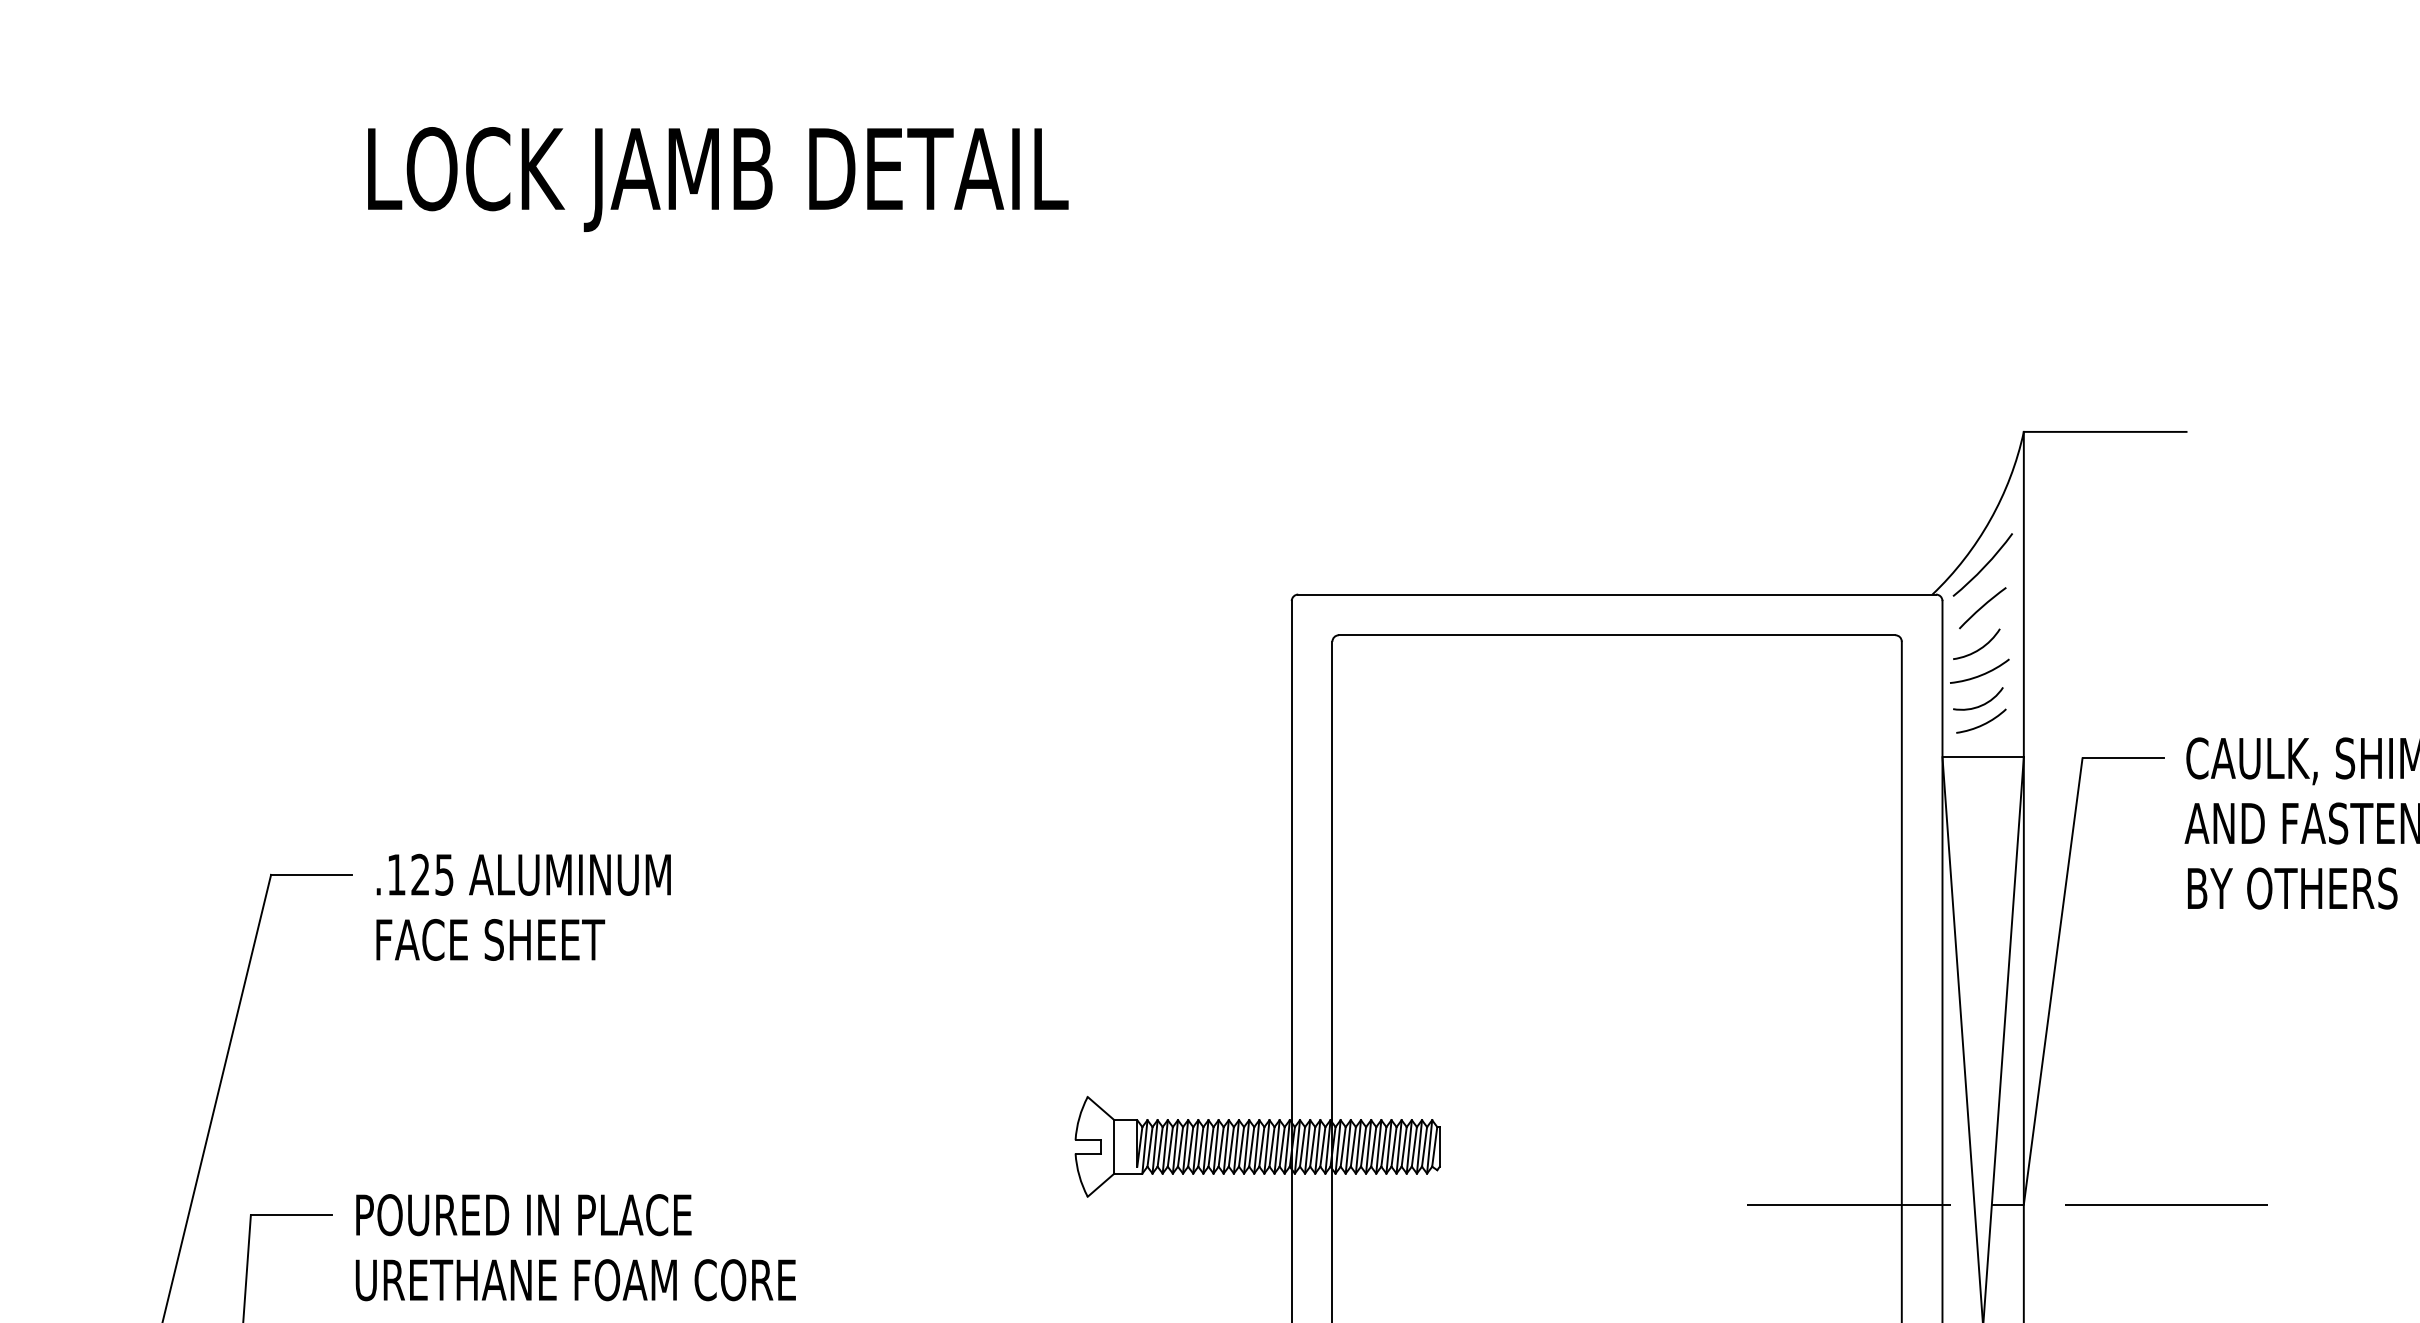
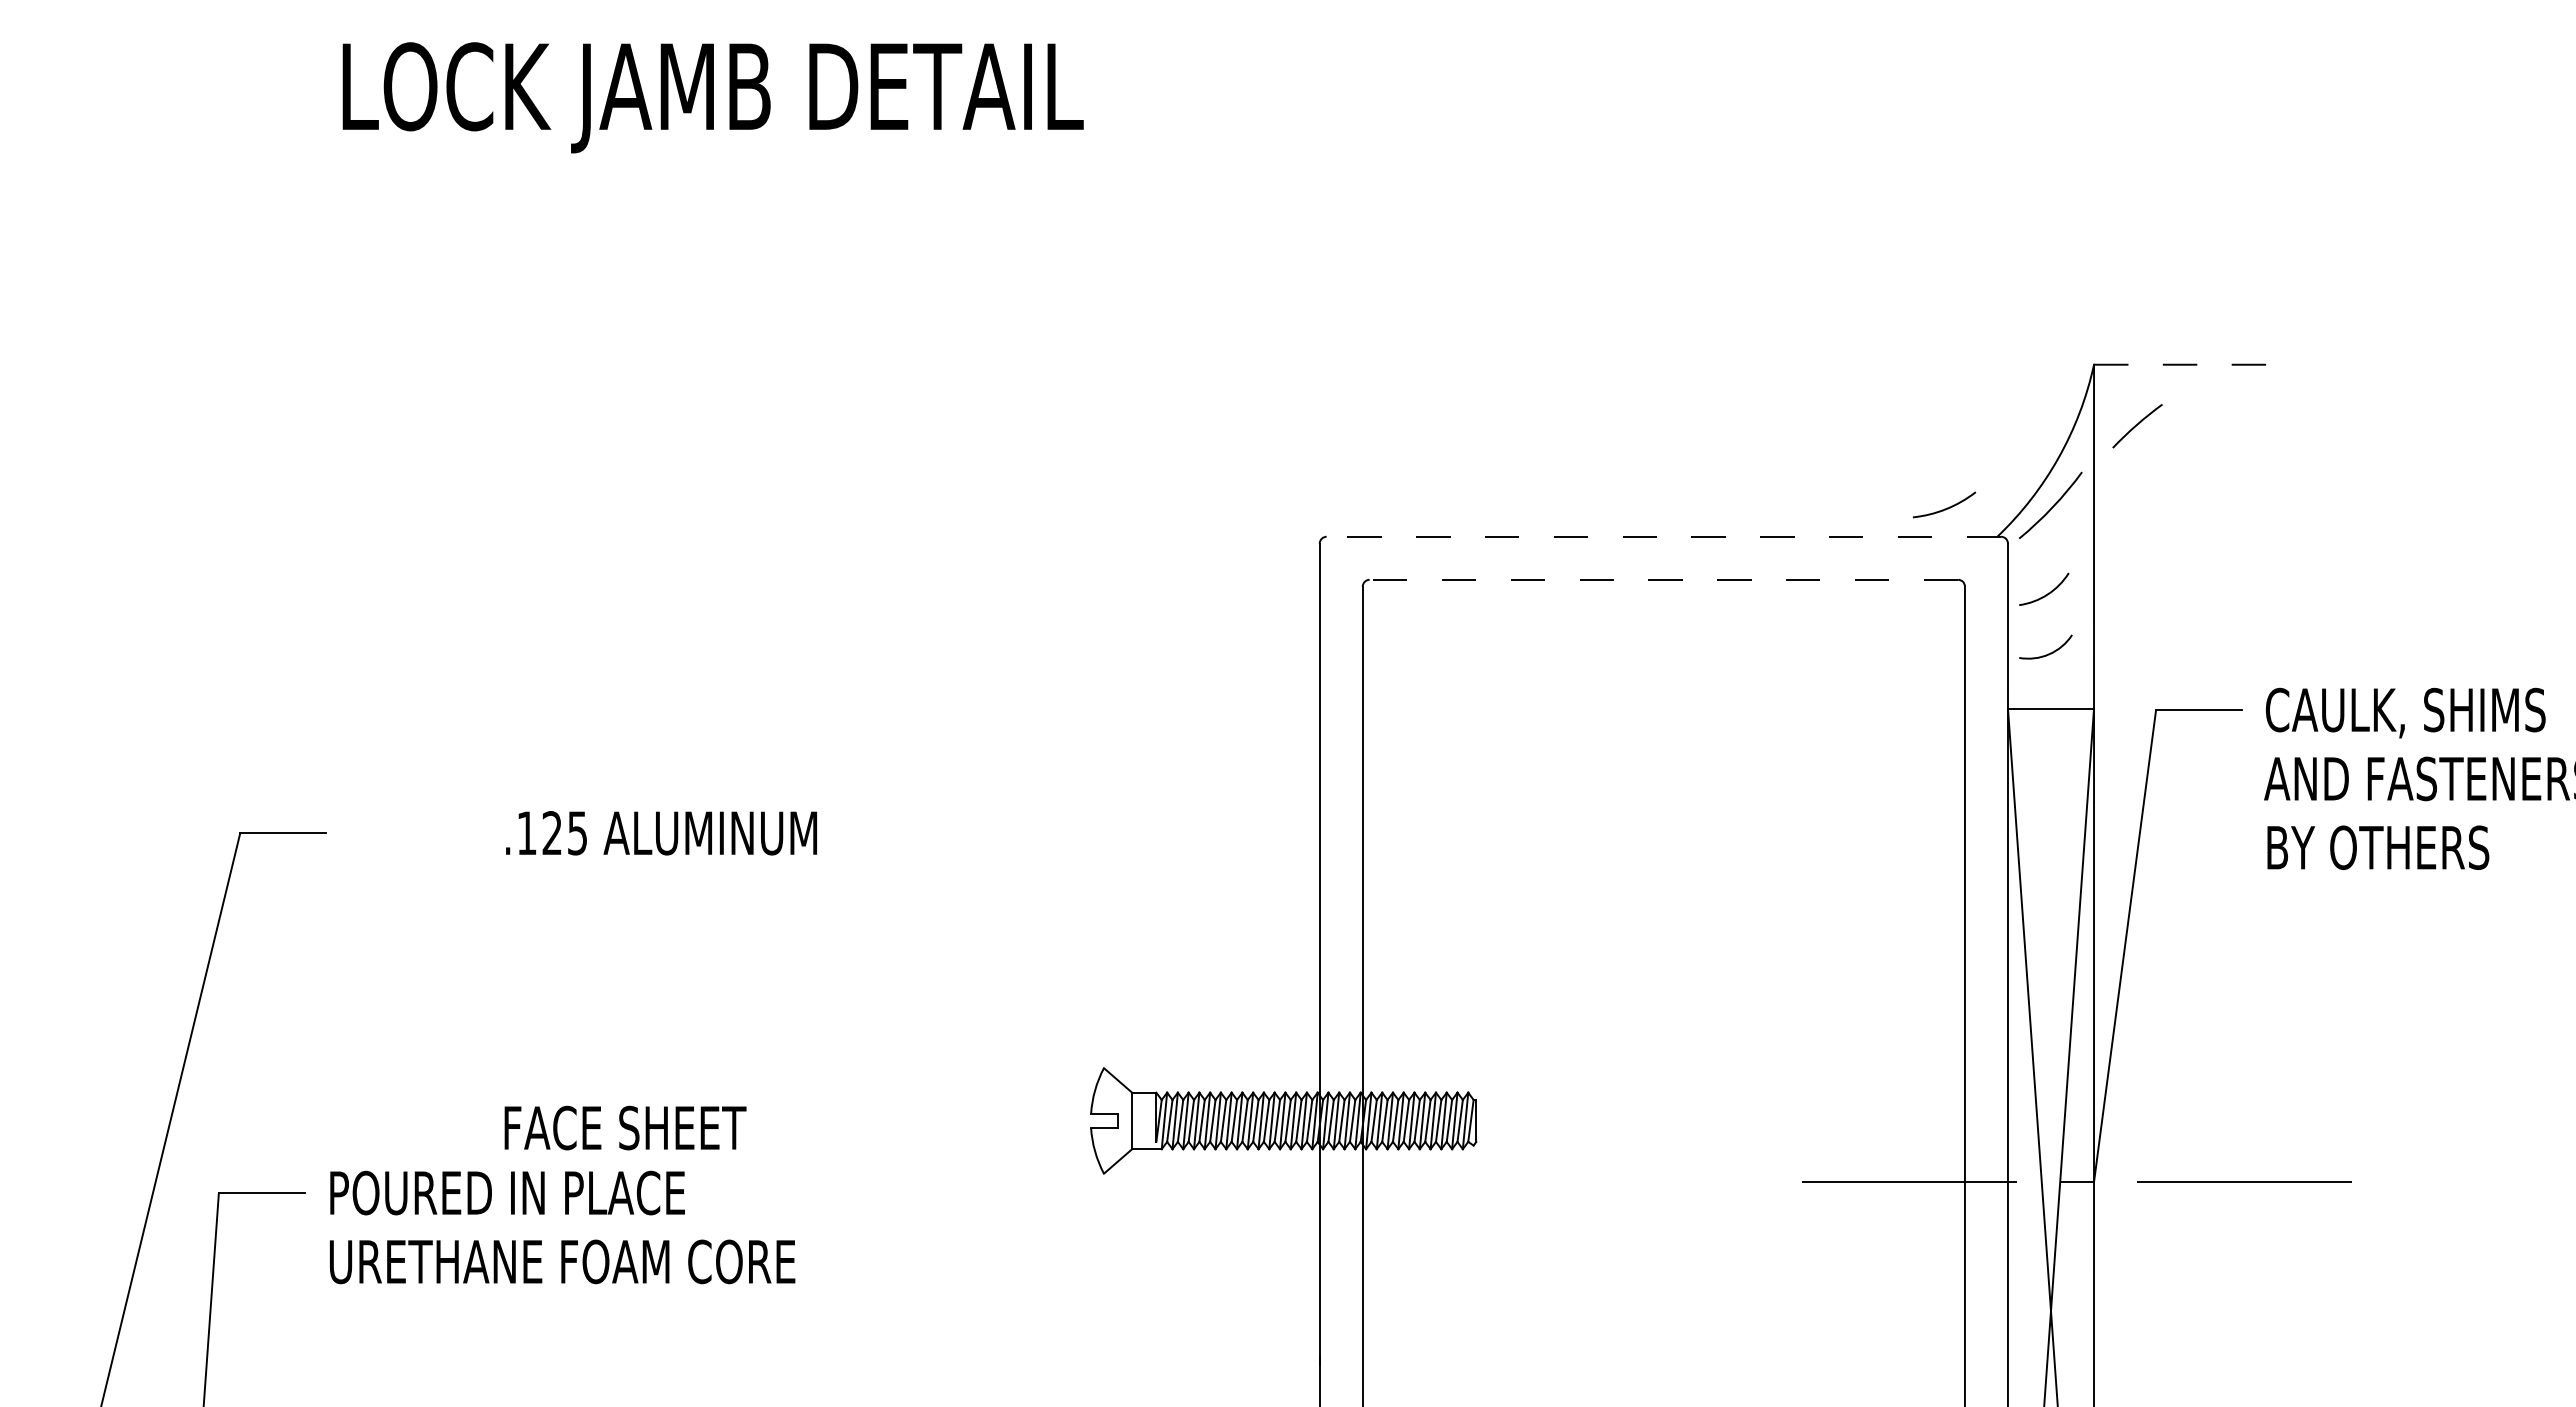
line: (2105, 431) -> (2180, 364), solid -> dashed
line: (1616, 594) -> (1663, 536), solid -> dashed
arc: (1982, 607) -> (2137, 425), moved
line: (1616, 634) -> (1663, 579), solid -> dashed
arc: (1979, 674) -> (1944, 508), moved
arc: (1982, 723) -> (2050, 673), removed
text: (523, 875) -> (661, 833), moved
text: (490, 939) -> (625, 1127), moved

